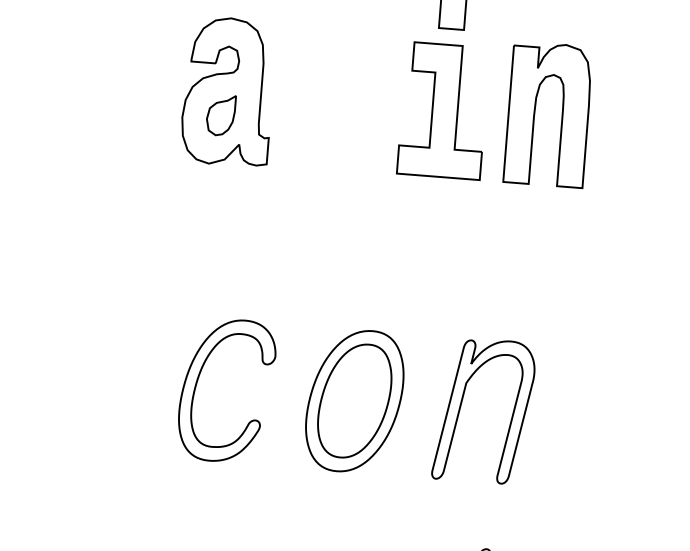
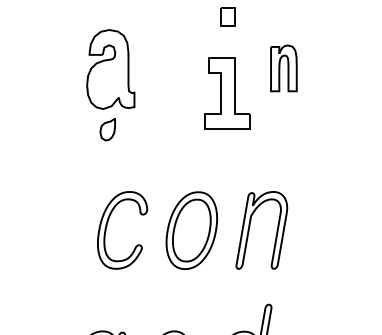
part: (443, 110) -> (227, 93), moved
part: (547, 114) -> (283, 68), size x0.6
part: (220, 115) -> (107, 129), moved

